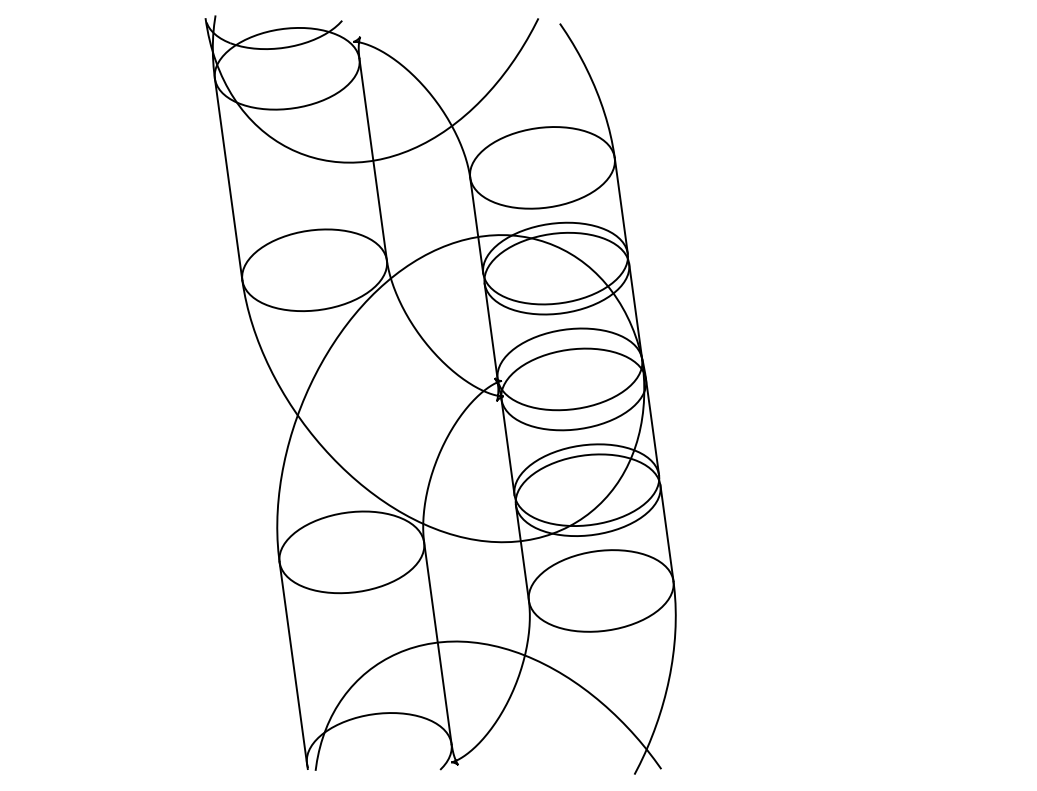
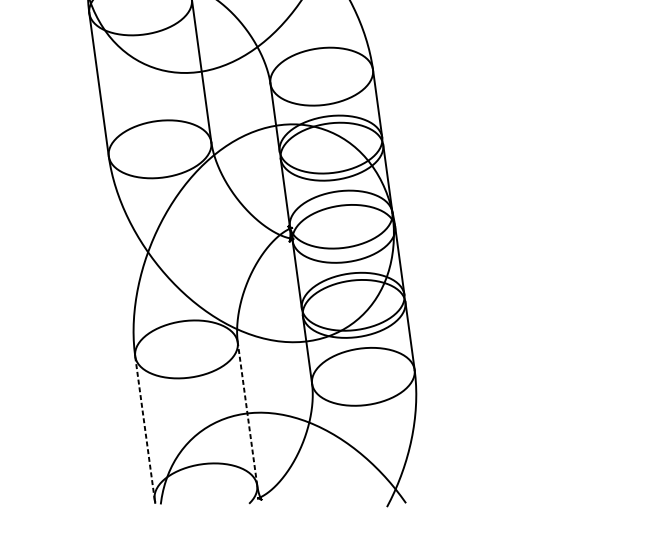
line: (437, 643) -> (247, 414), solid -> dashed
line: (293, 662) -> (145, 427), solid -> dashed

